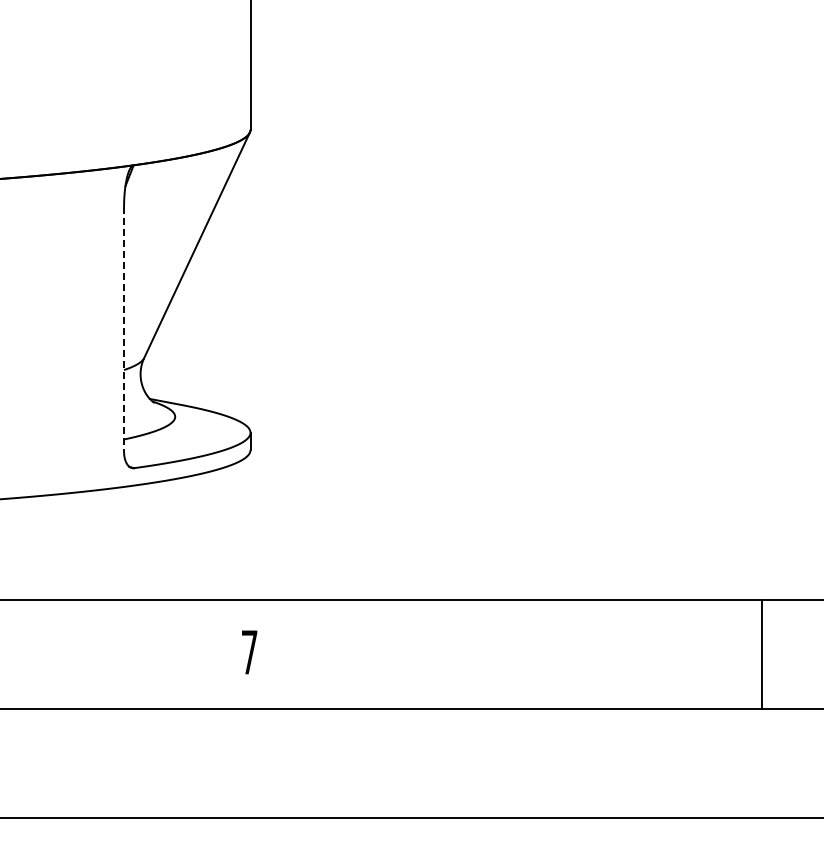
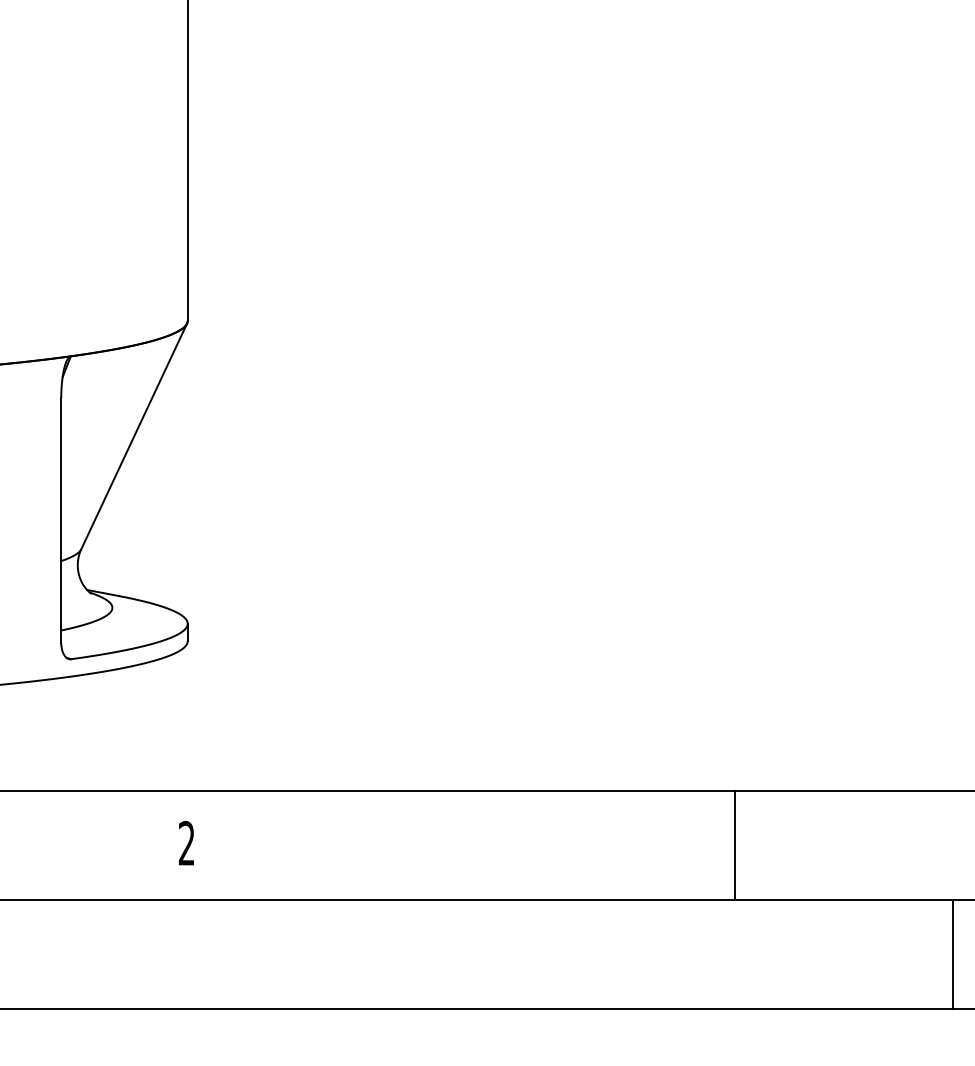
line: (124, 330) -> (61, 521), dashed -> solid
text: (249, 651) -> (186, 842), 7 -> 2
line: (761, 654) -> (734, 845), moved

